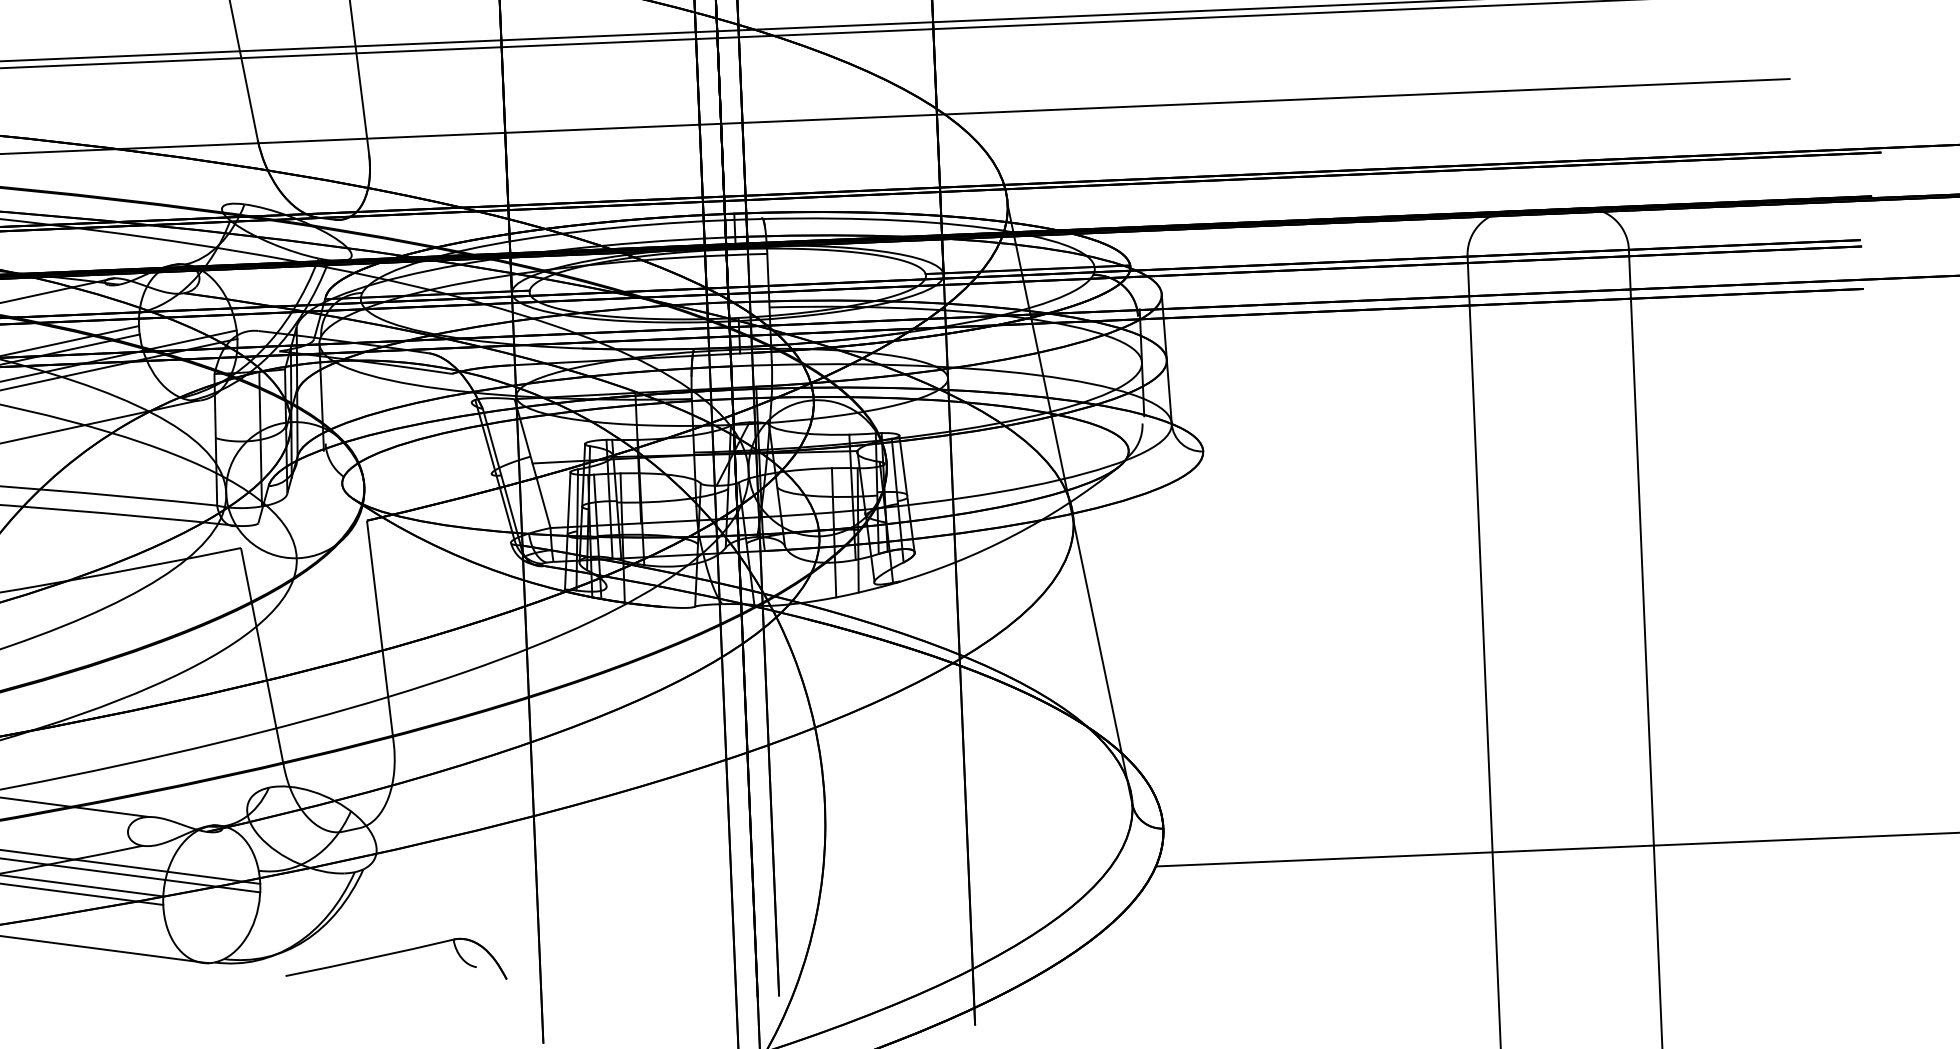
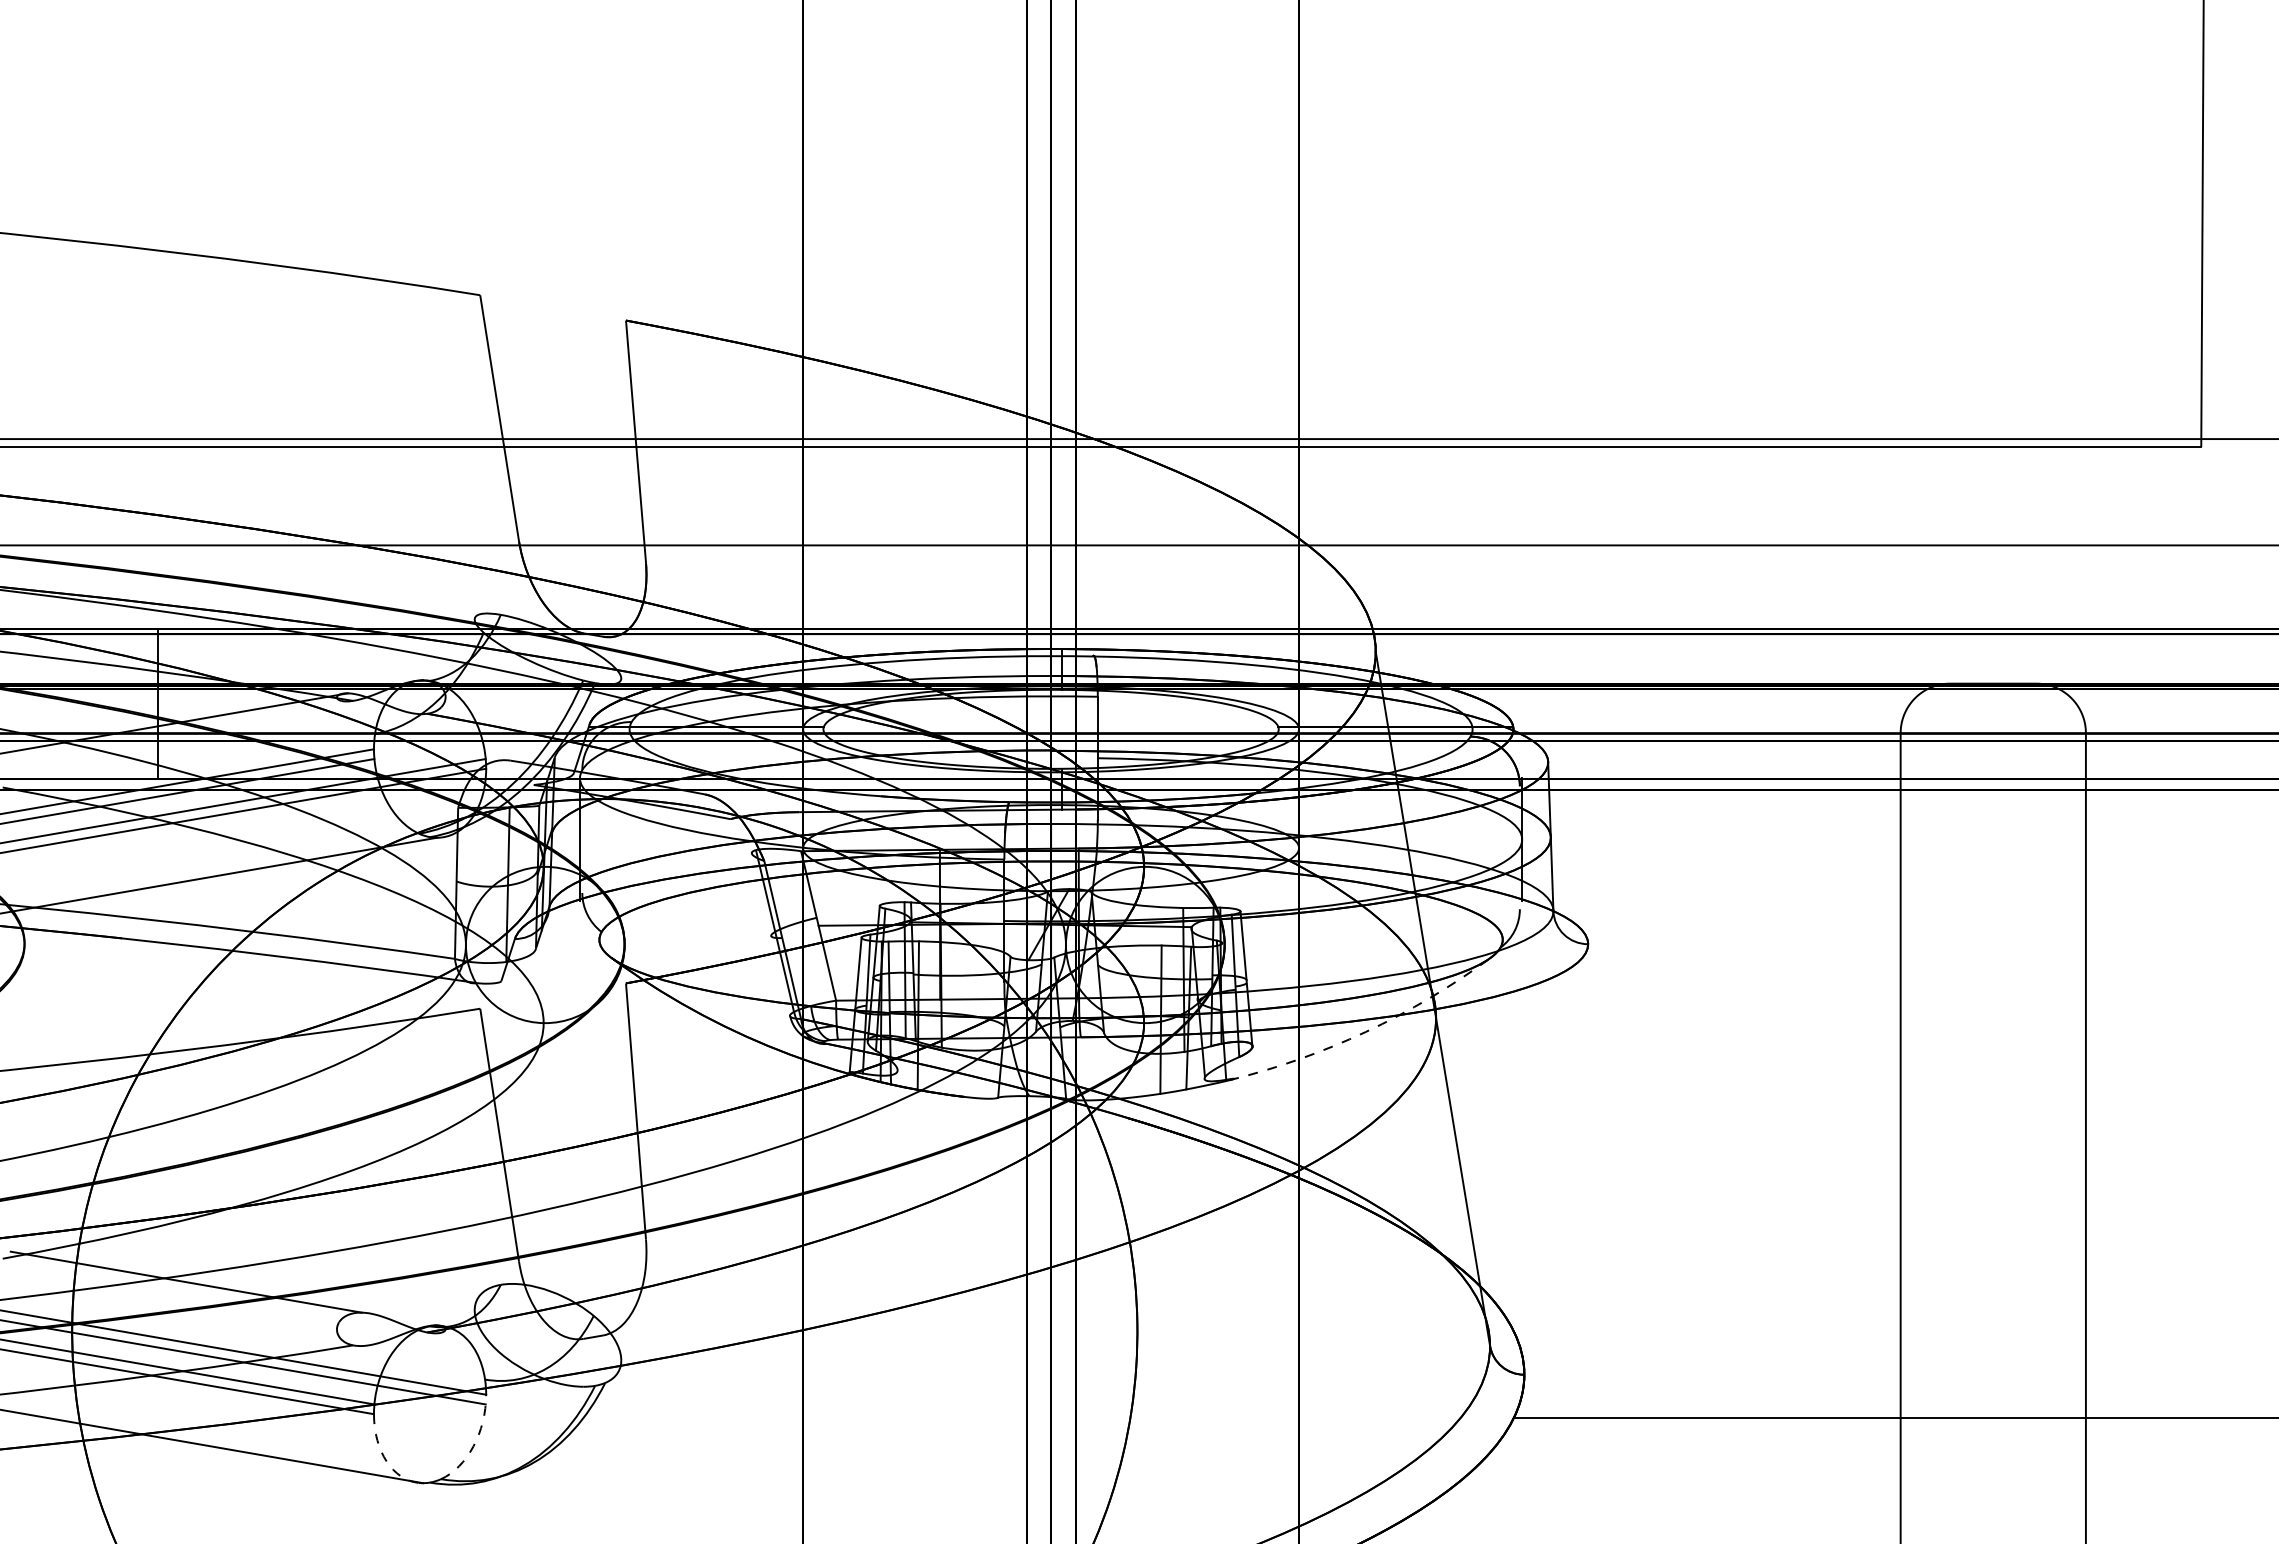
arc: (1012, 535) -> (1365, 1031), solid -> dashed
arc: (251, 927) -> (474, 1444), solid -> dashed
arc: (174, 943) -> (384, 1458), solid -> dashed
part: (395, 953) -> (637, 1481), removed

